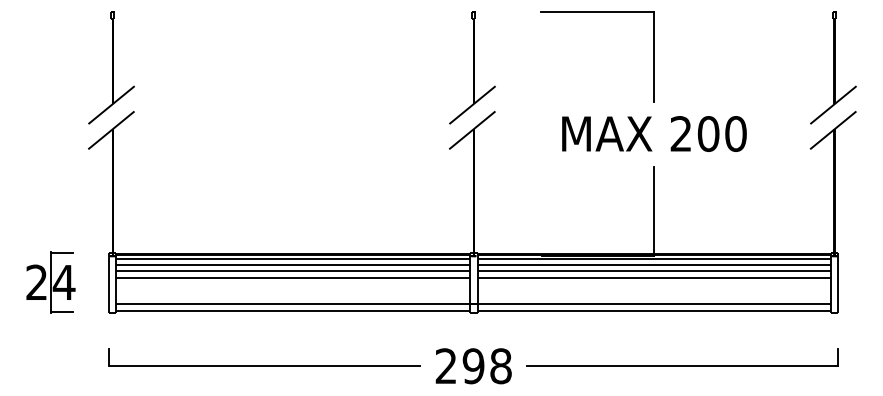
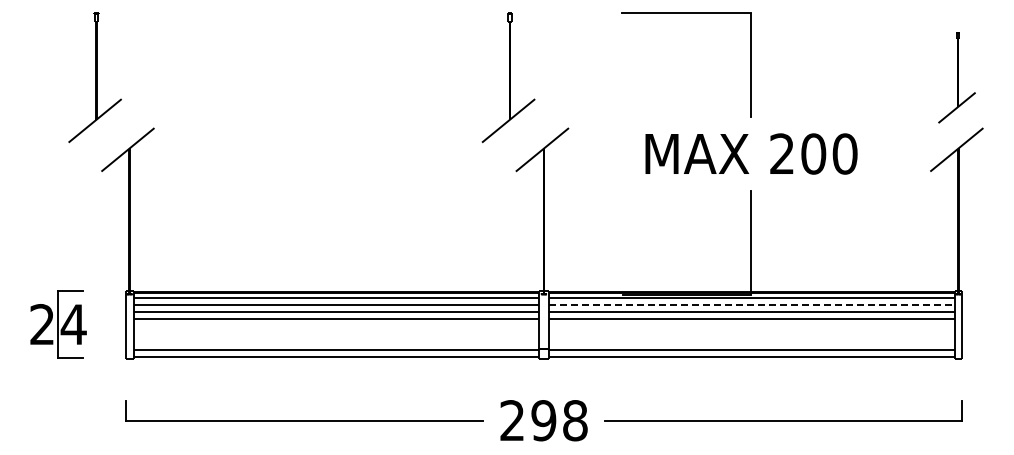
part: (110, 67) -> (94, 77), moved
part: (472, 67) -> (508, 77), moved
part: (832, 67) -> (956, 77), size x0.7
line: (654, 265) -> (751, 304), solid -> dashed

